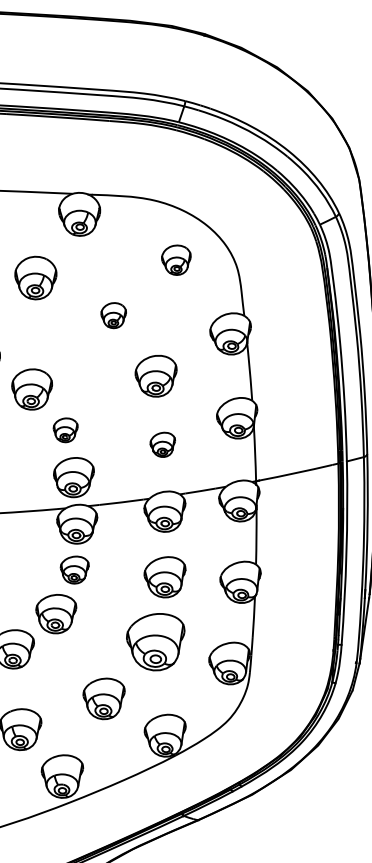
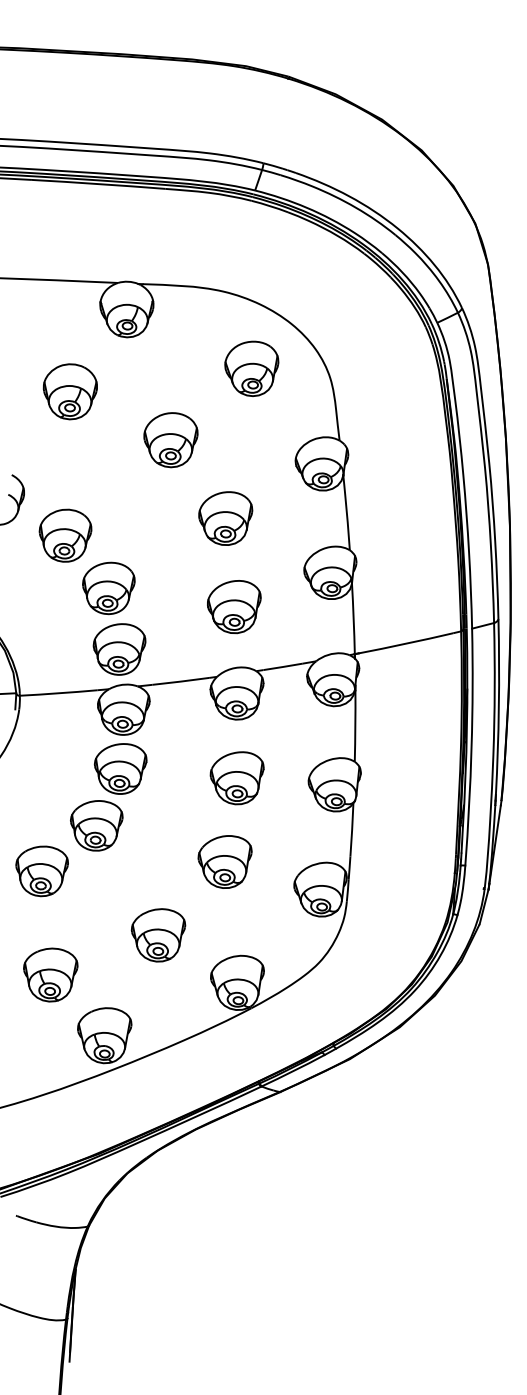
part: (176, 260) -> (251, 368), size x1.43
part: (113, 315) -> (170, 440), size x1.67
part: (65, 430) -> (108, 588), size x1.67
part: (162, 445) -> (234, 607), size x1.67
part: (74, 569) -> (120, 768), size x1.43
part: (155, 641) -> (224, 861), size x0.71

